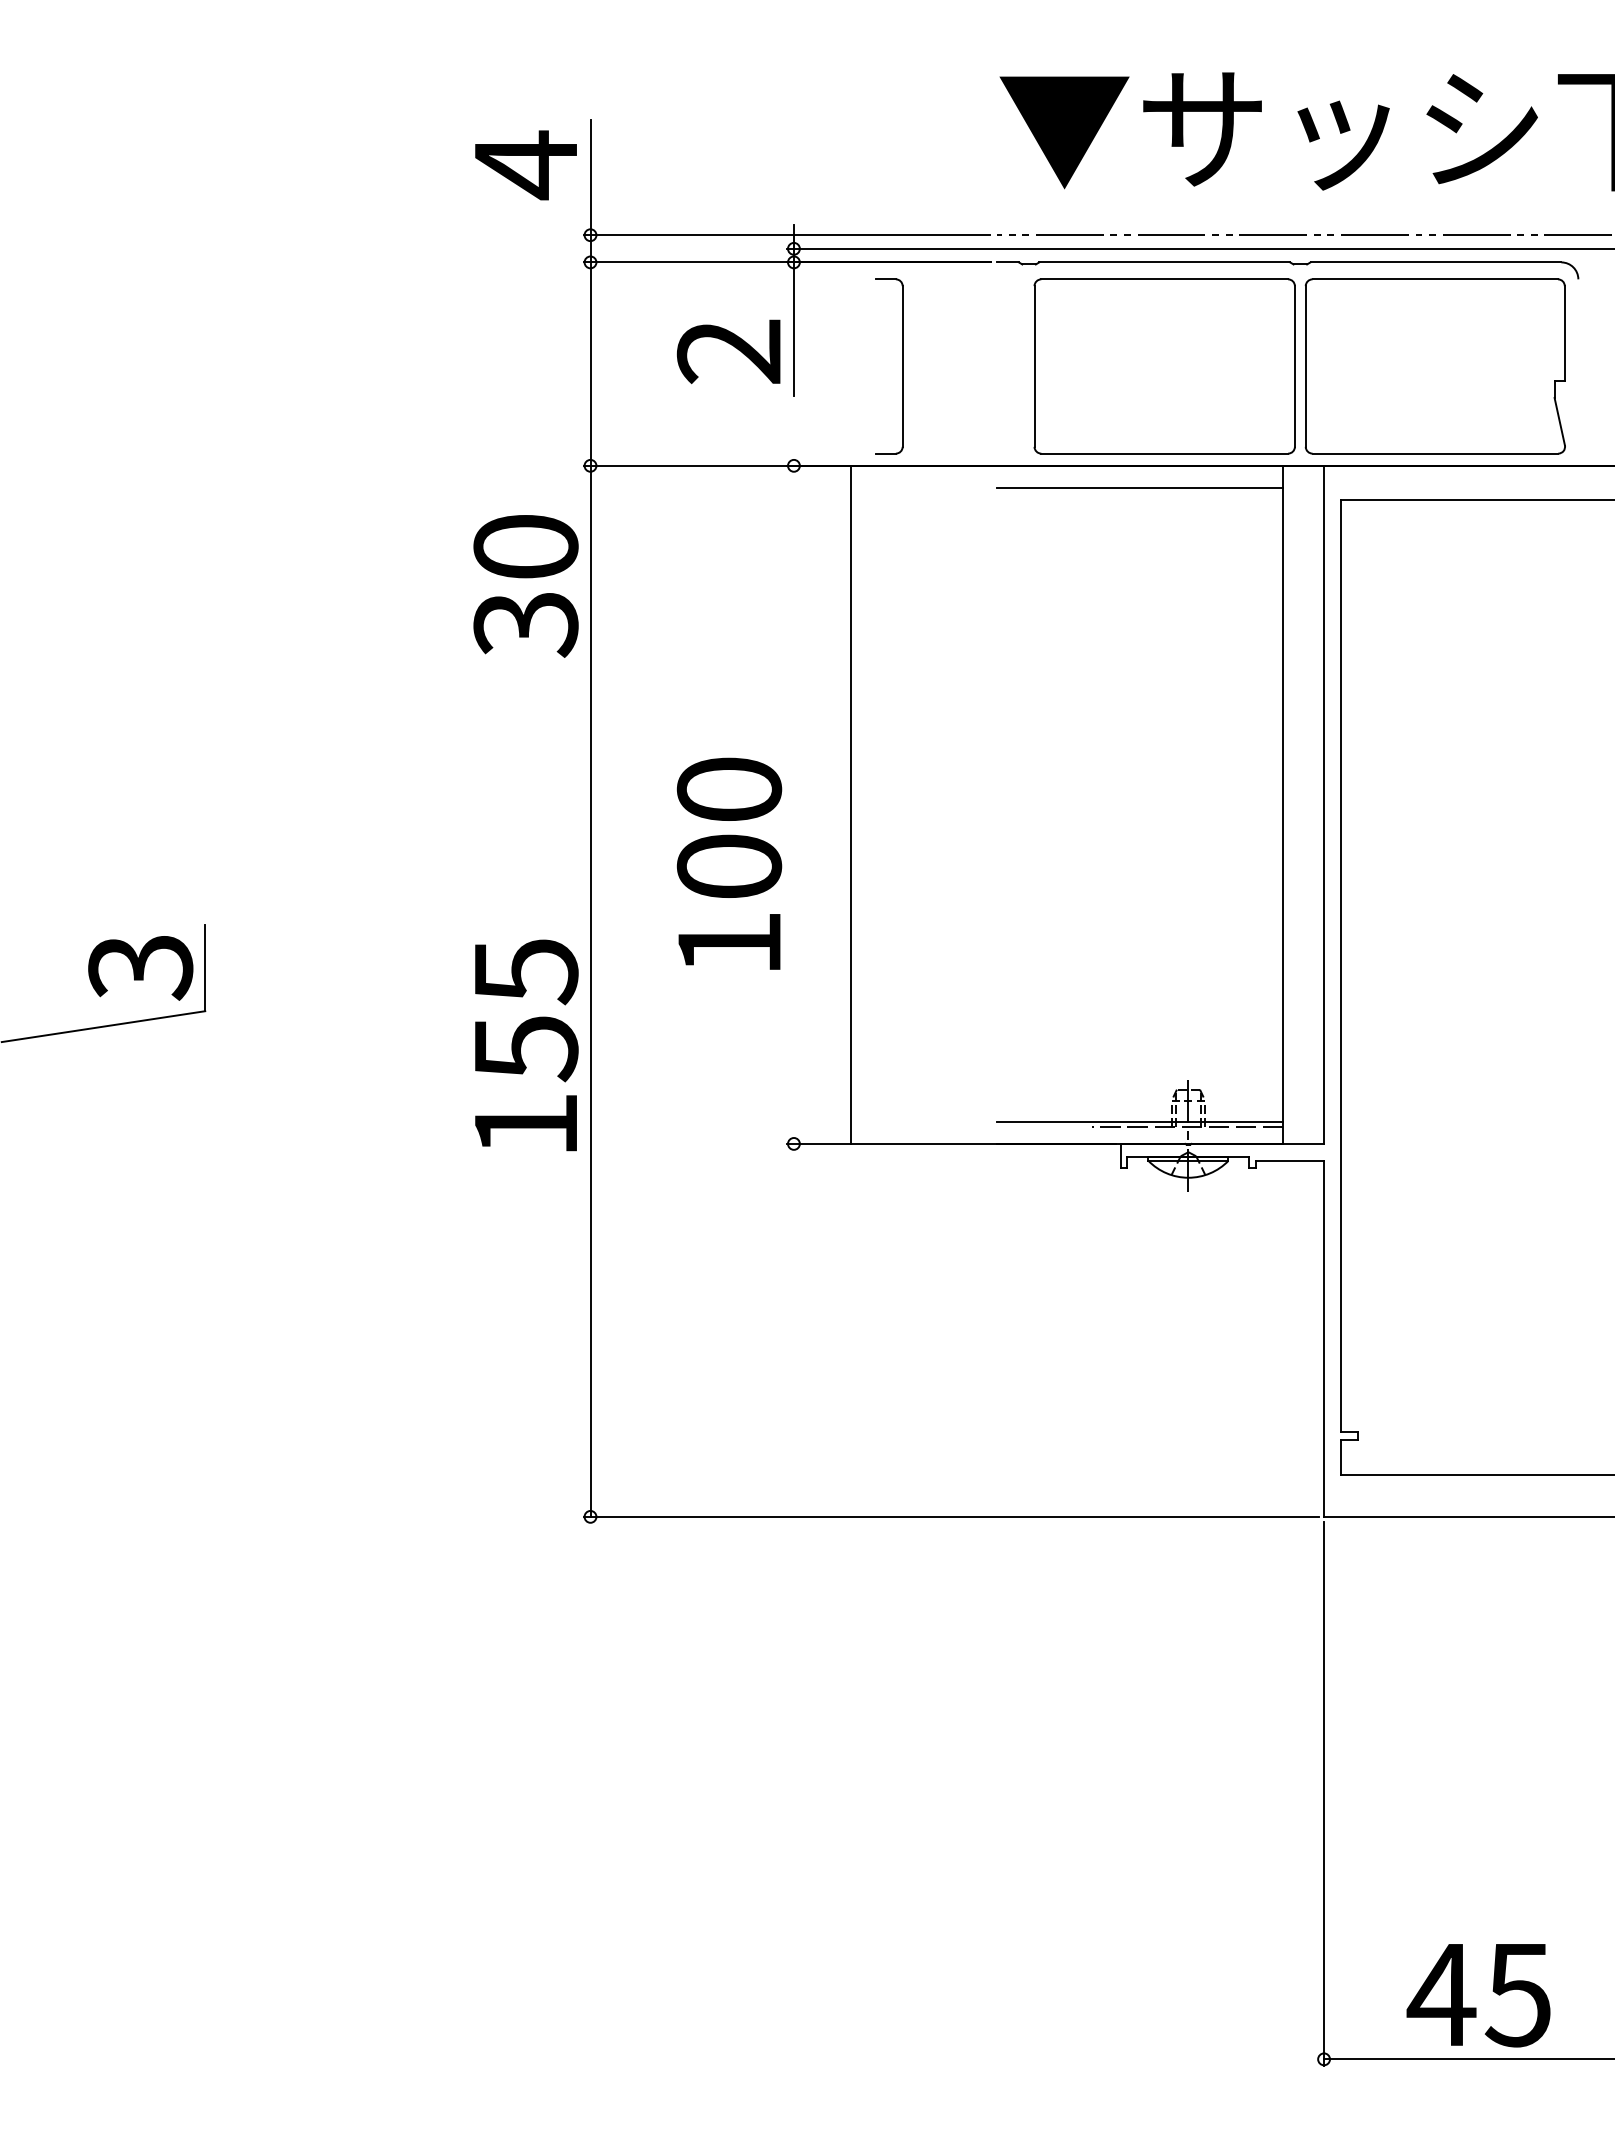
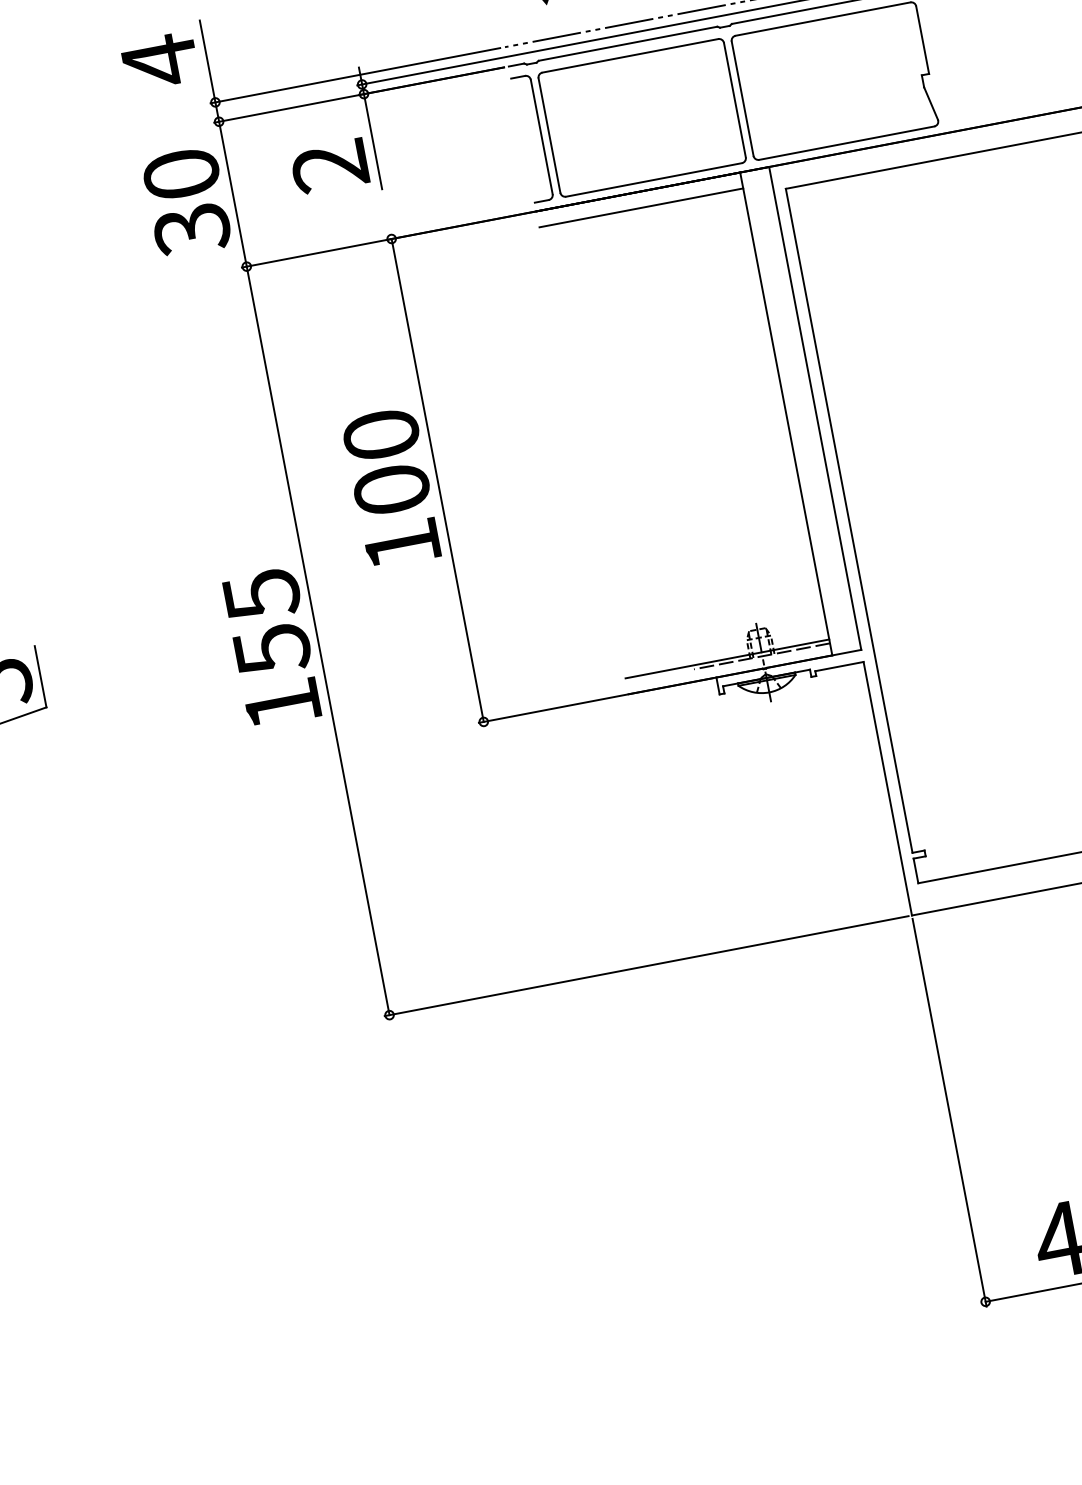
part: (902, 366) -> (541, 137), moved
text: (525, 586) -> (186, 202), moved
line: (850, 804) -> (437, 480), moved
text: (729, 863) -> (391, 487), moved
text: (526, 1045) -> (272, 647), moved

